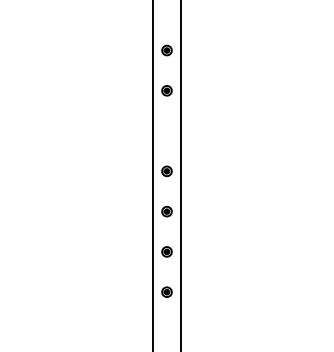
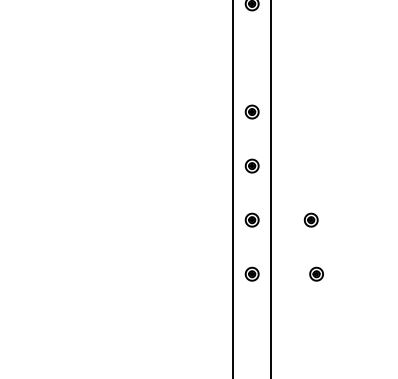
part: (210, 251) -> (310, 219), added
part: (214, 291) -> (315, 273), added

